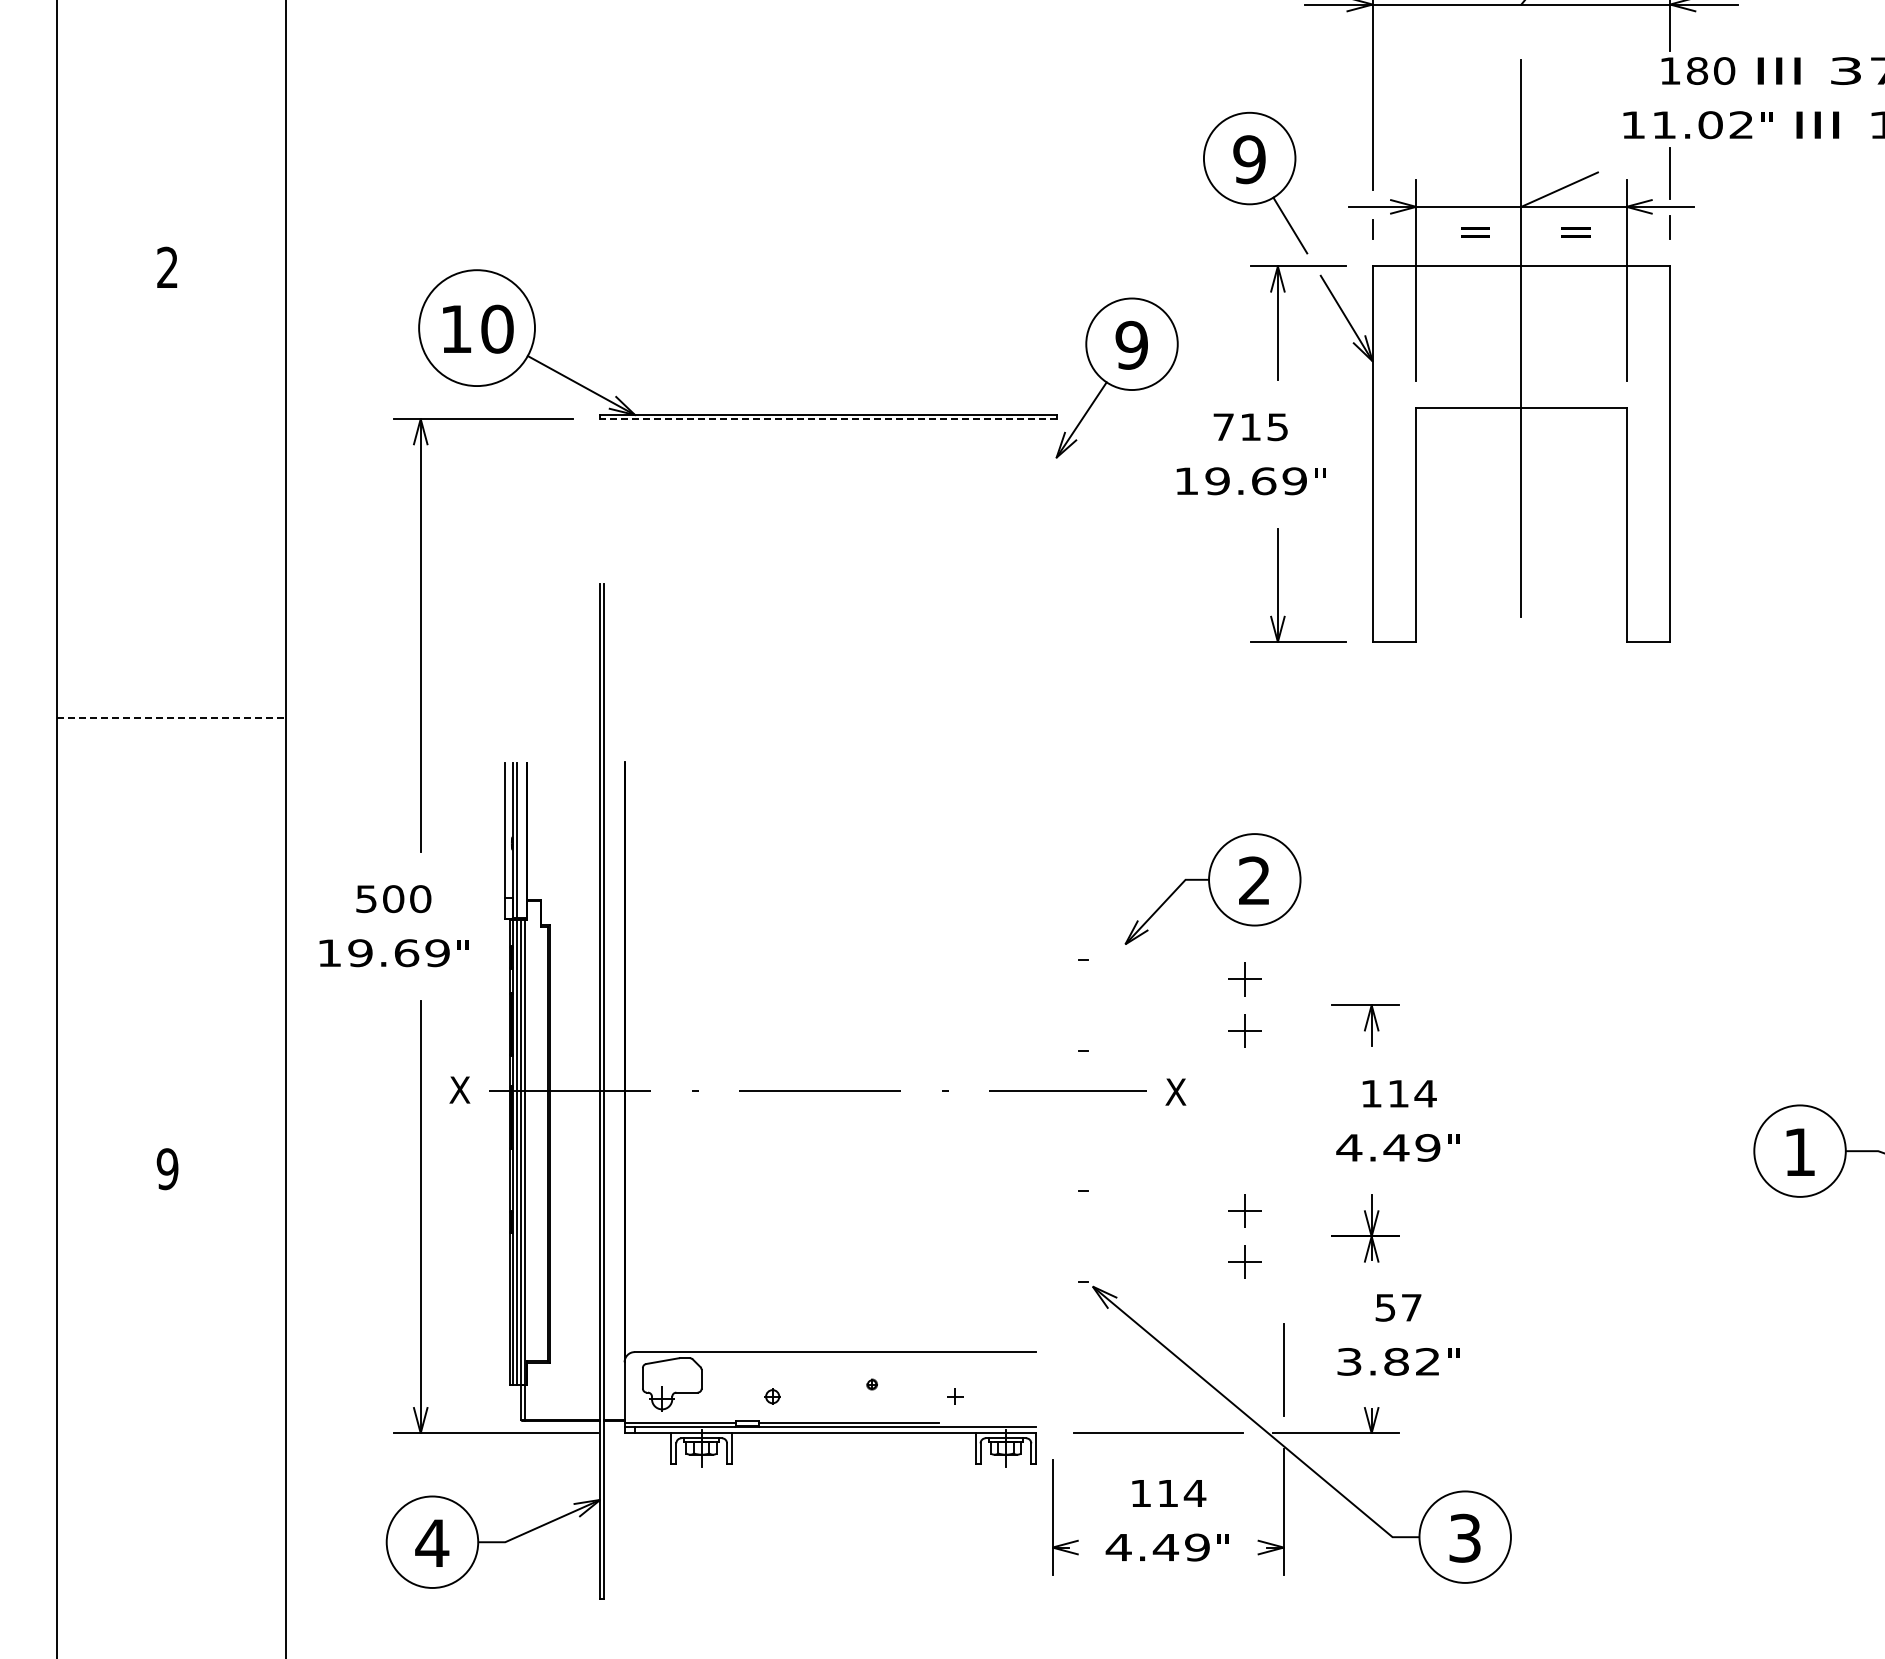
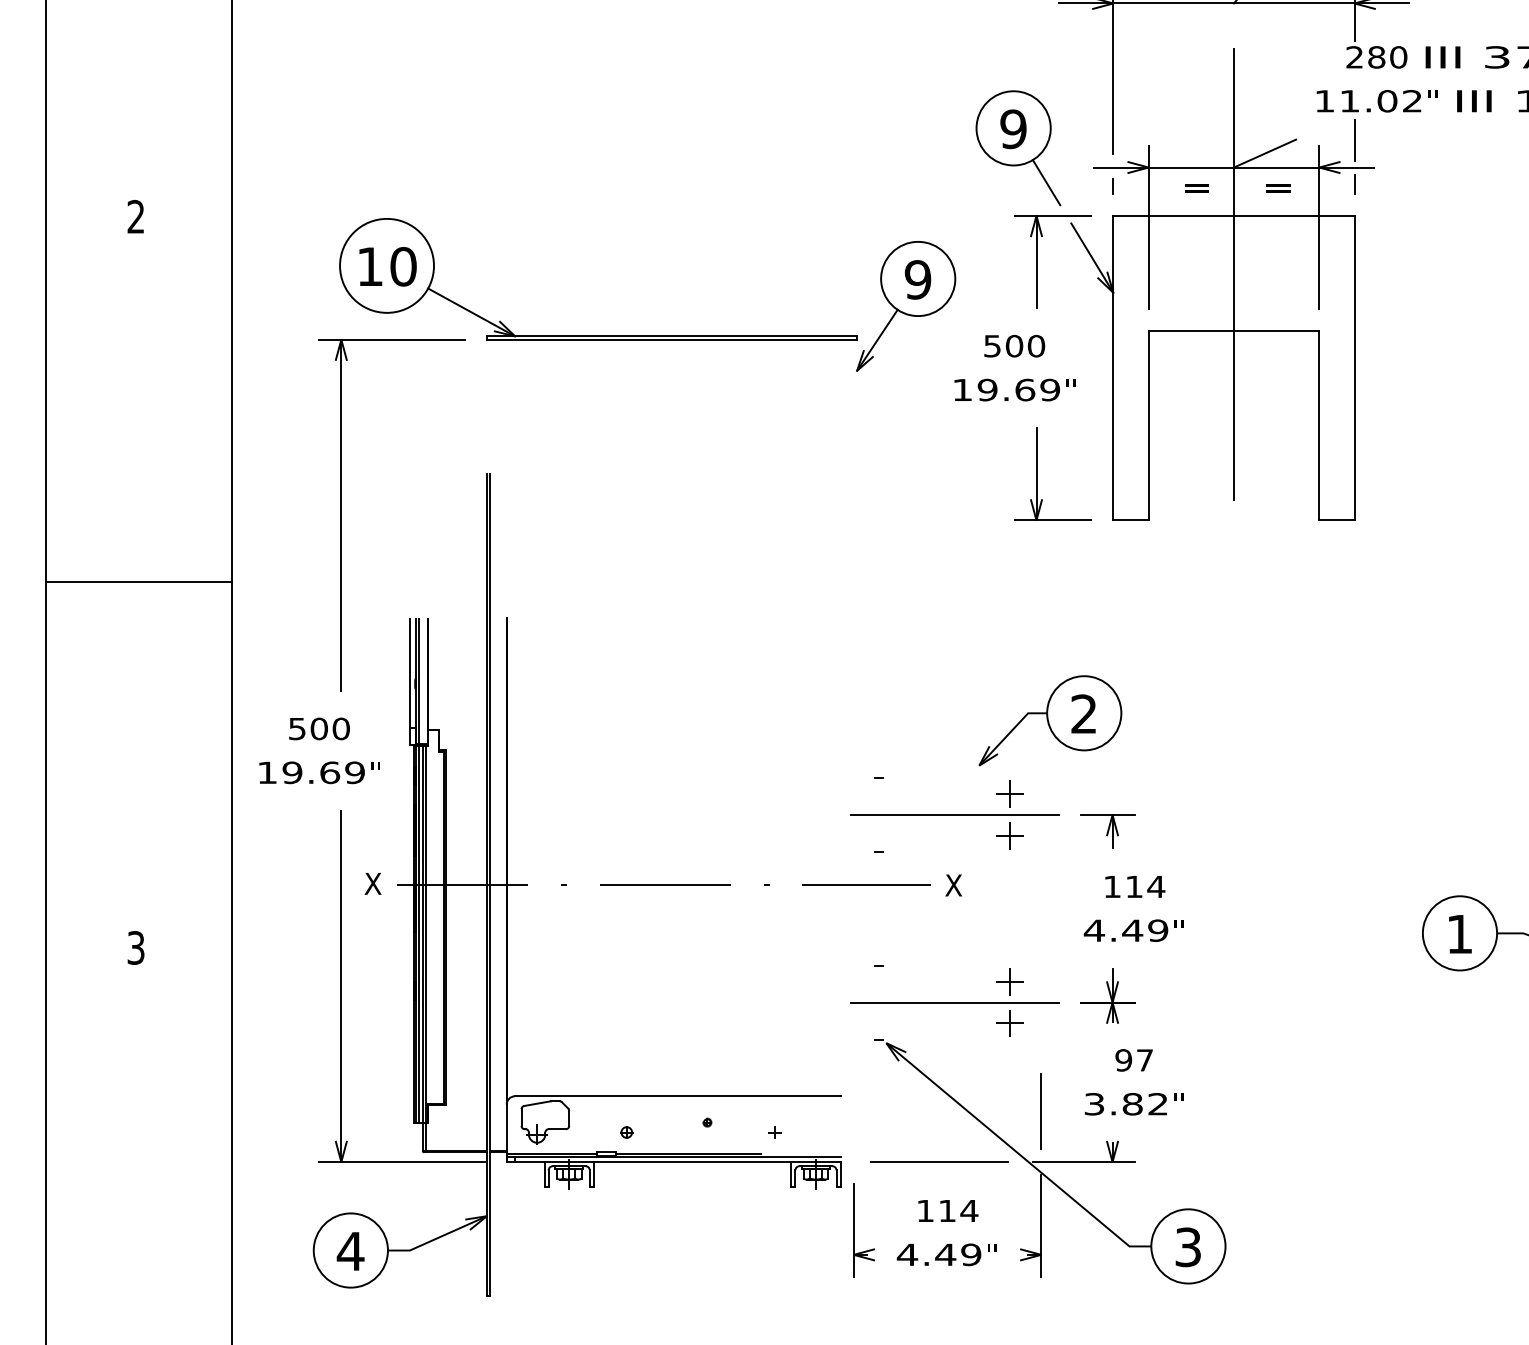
text: (1670, 70) -> (1354, 56), 180 -> 280
line: (827, 419) -> (671, 339), dashed -> solid
text: (1250, 427) -> (1014, 346), 715 -> 500
line: (171, 718) -> (139, 582), dashed -> solid
part: (1212, 888) -> (1049, 720), moved
line: (1177, 1005) -> (955, 815), added
text: (167, 1169) -> (135, 948), 9 -> 3
line: (1177, 1236) -> (955, 1002), added
text: (1385, 1307) -> (1123, 1060), 57 -> 97

